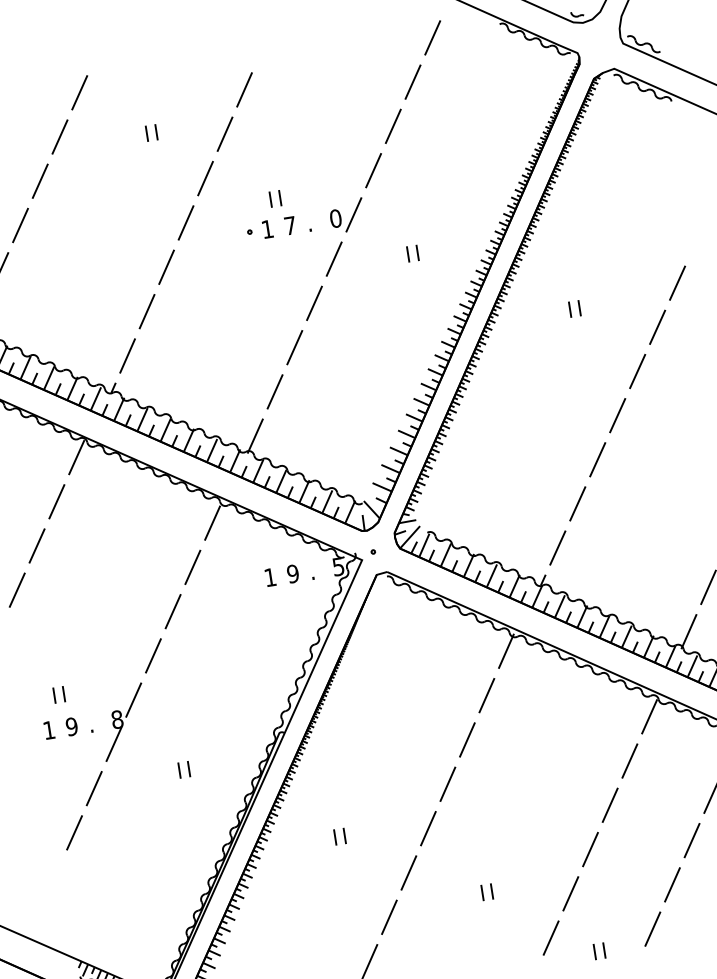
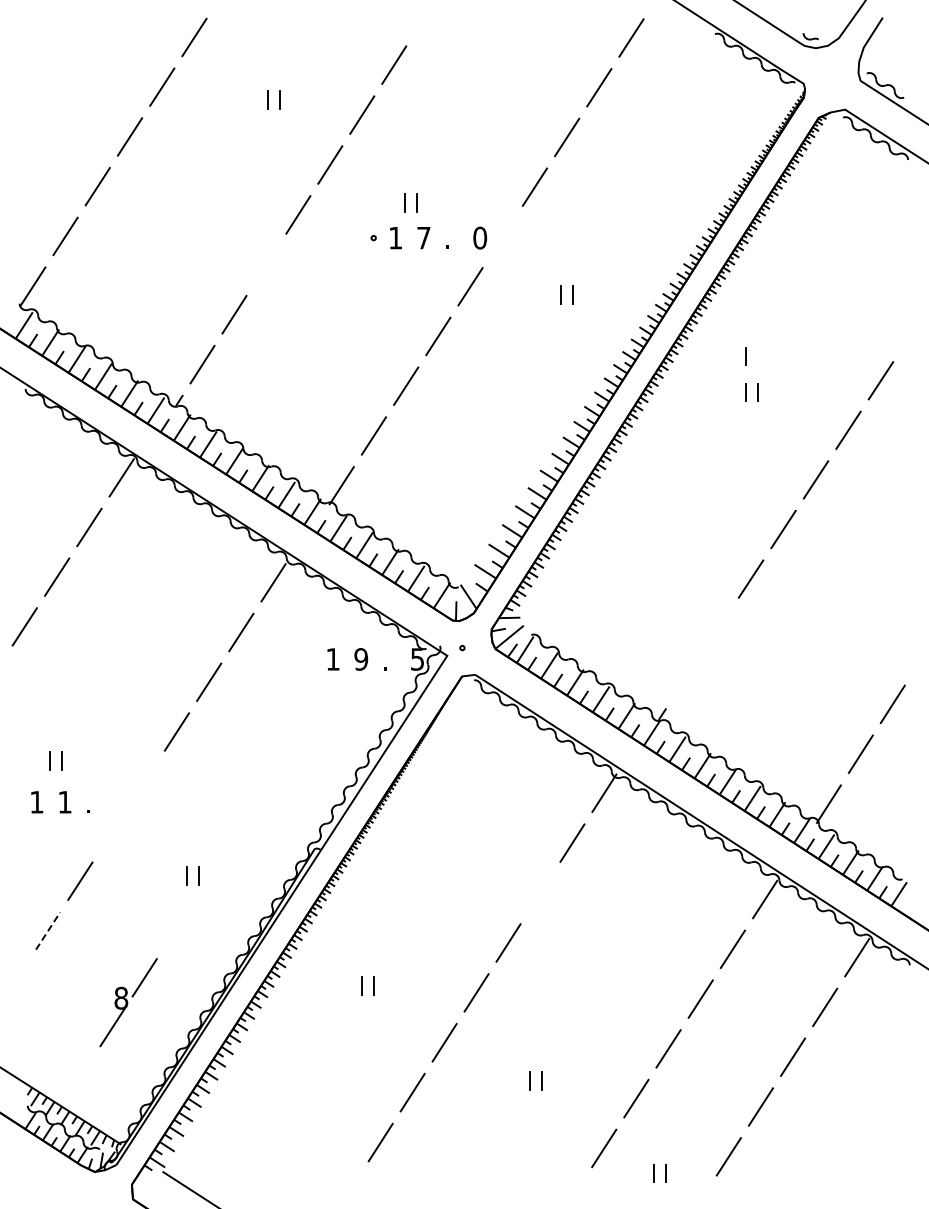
line: (353, 214) -> (502, 236), removed
line: (166, 267) -> (266, 264), removed
line: (565, 280) -> (745, 356), added
line: (577, 503) -> (718, 628), removed
line: (557, 547) -> (685, 677), removed
part: (123, 722) -> (128, 1002), moved
text: (71, 726) -> (64, 801), 9 -> 1
line: (467, 739) -> (540, 892), removed
line: (74, 832) -> (48, 930), solid -> dashed

